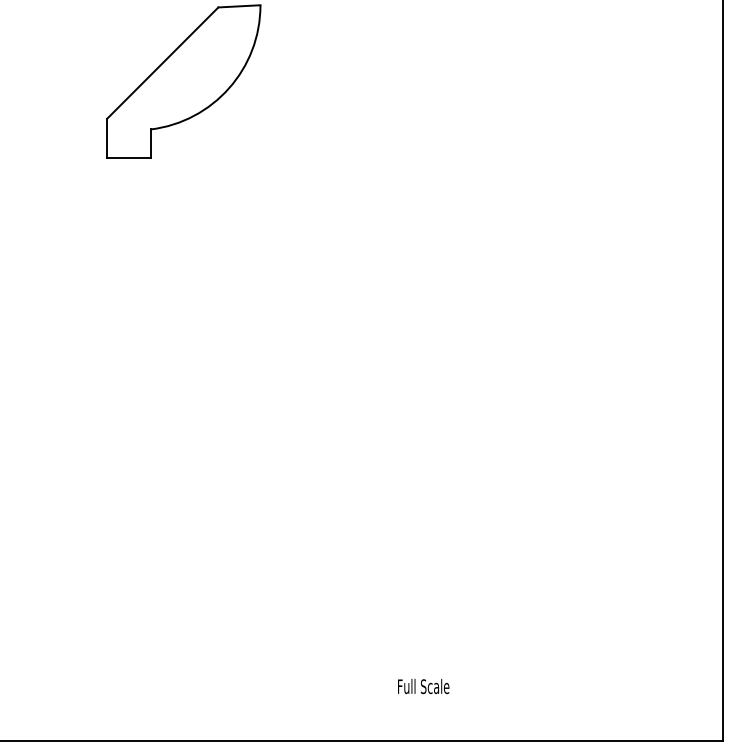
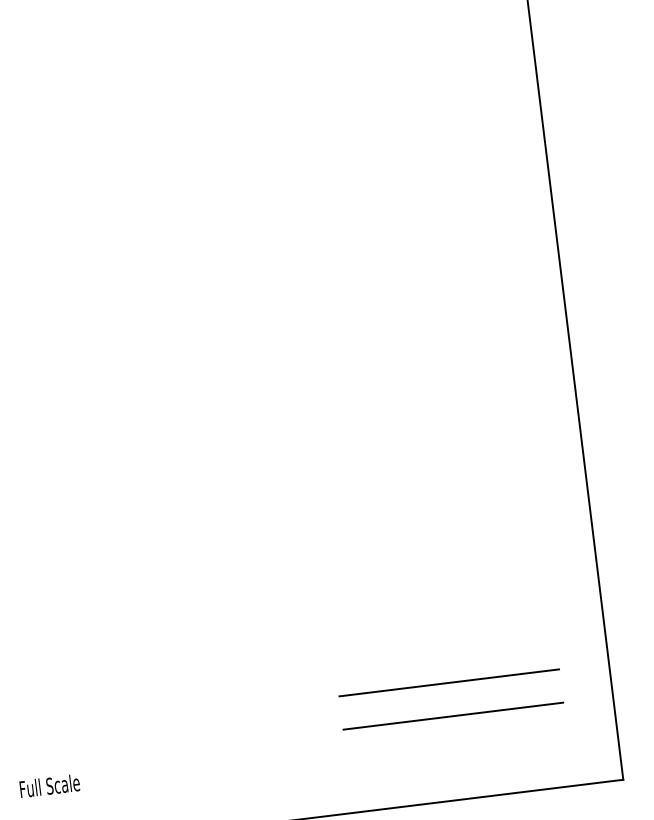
line: (584, 640) -> (448, 683), added
line: (584, 669) -> (452, 716), added
text: (423, 686) -> (49, 786), moved

